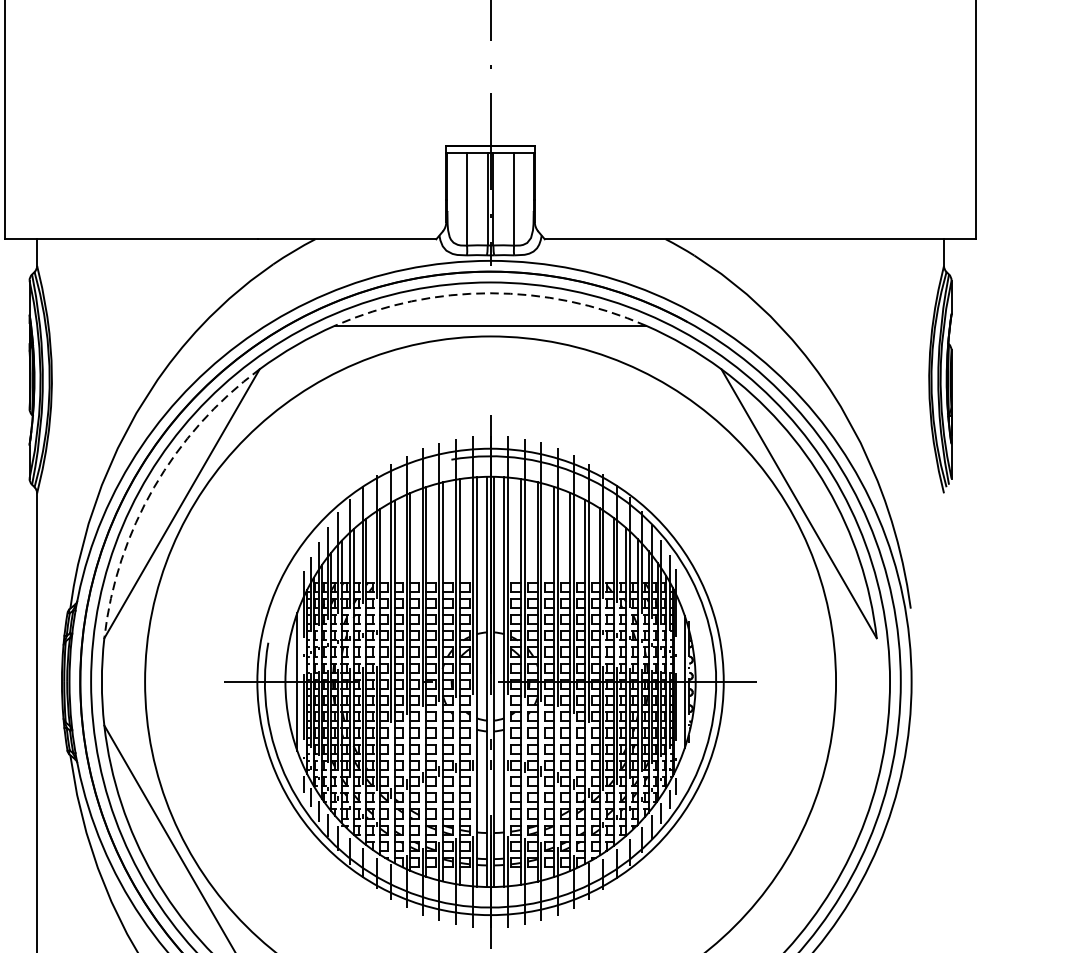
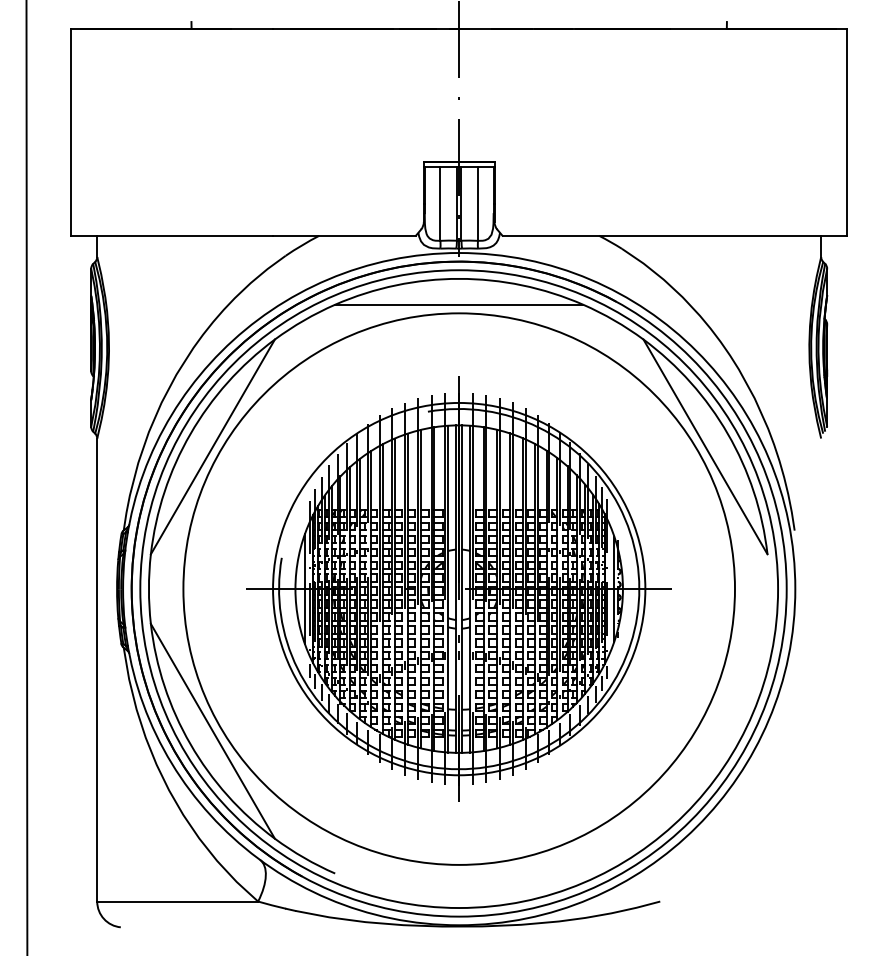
arc: (490, 292) -> (459, 278), dashed -> solid
arc: (153, 488) -> (190, 434), dashed -> solid

